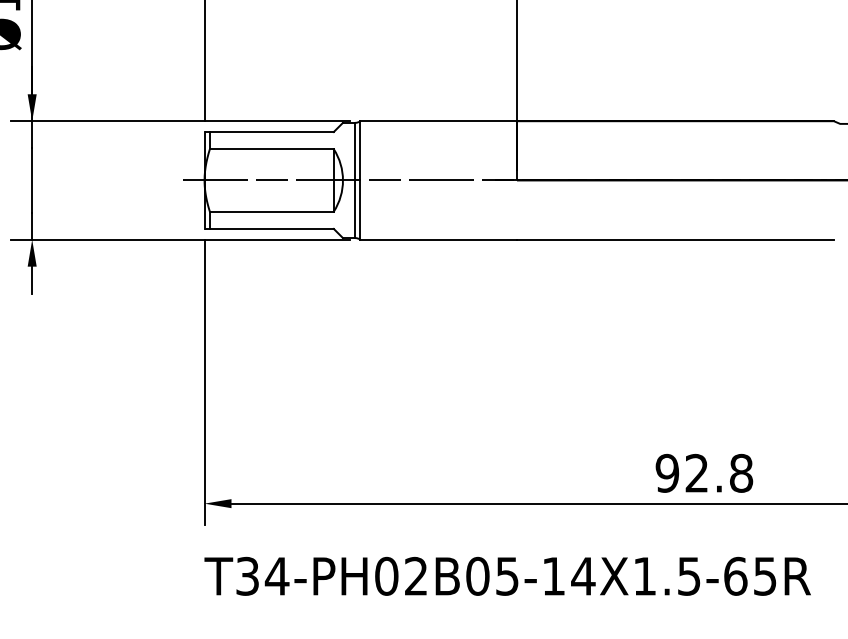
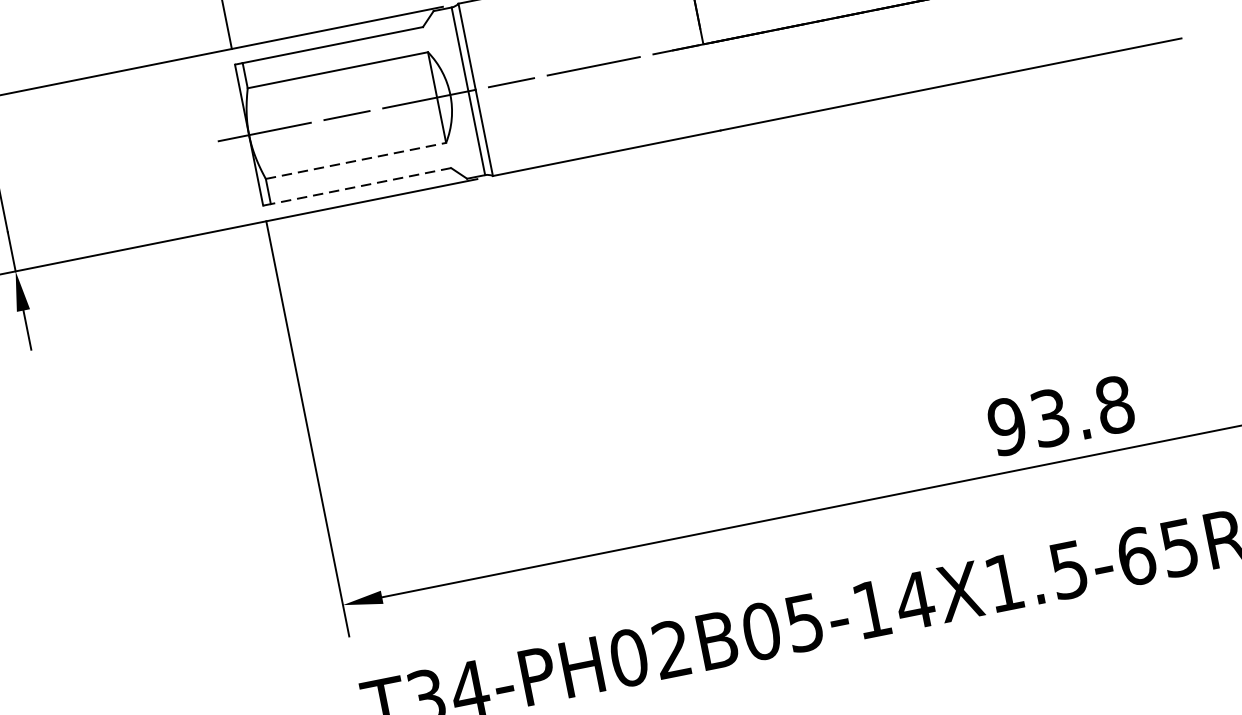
line: (271, 211) -> (355, 160), solid -> dashed
line: (271, 228) -> (360, 185), solid -> dashed
text: (696, 473) -> (1049, 418), 92.8 -> 93.8

